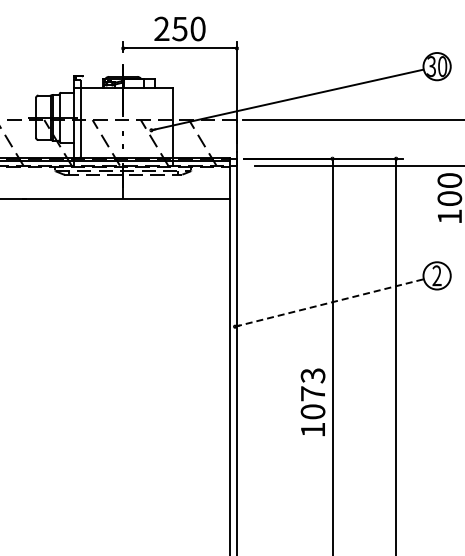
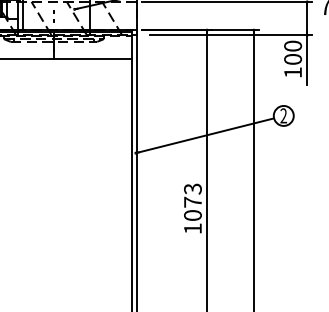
line: (329, 302) -> (204, 135), dashed -> solid

